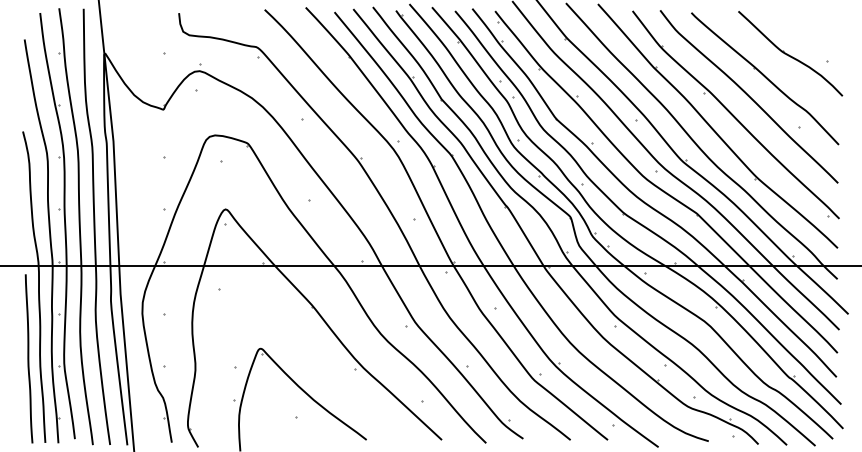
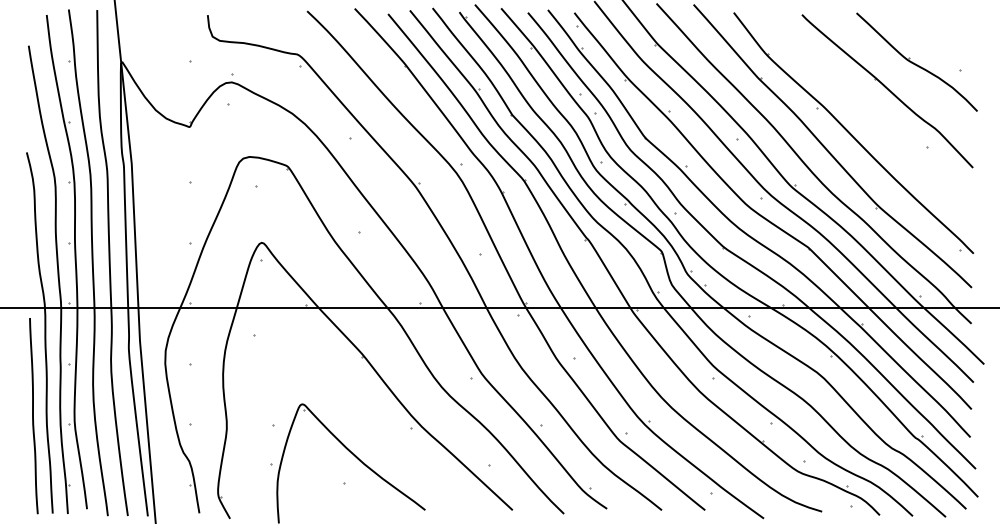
curve: (748, 96) -> (868, 111), removed

